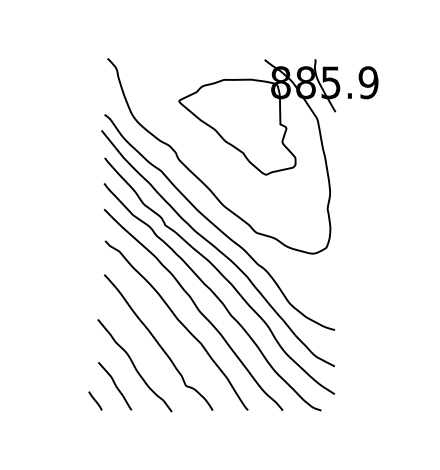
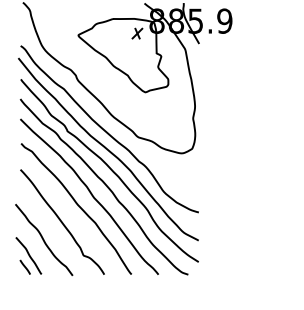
part: (255, 98) -> (137, 33), added
line: (95, 400) -> (25, 266), moved

